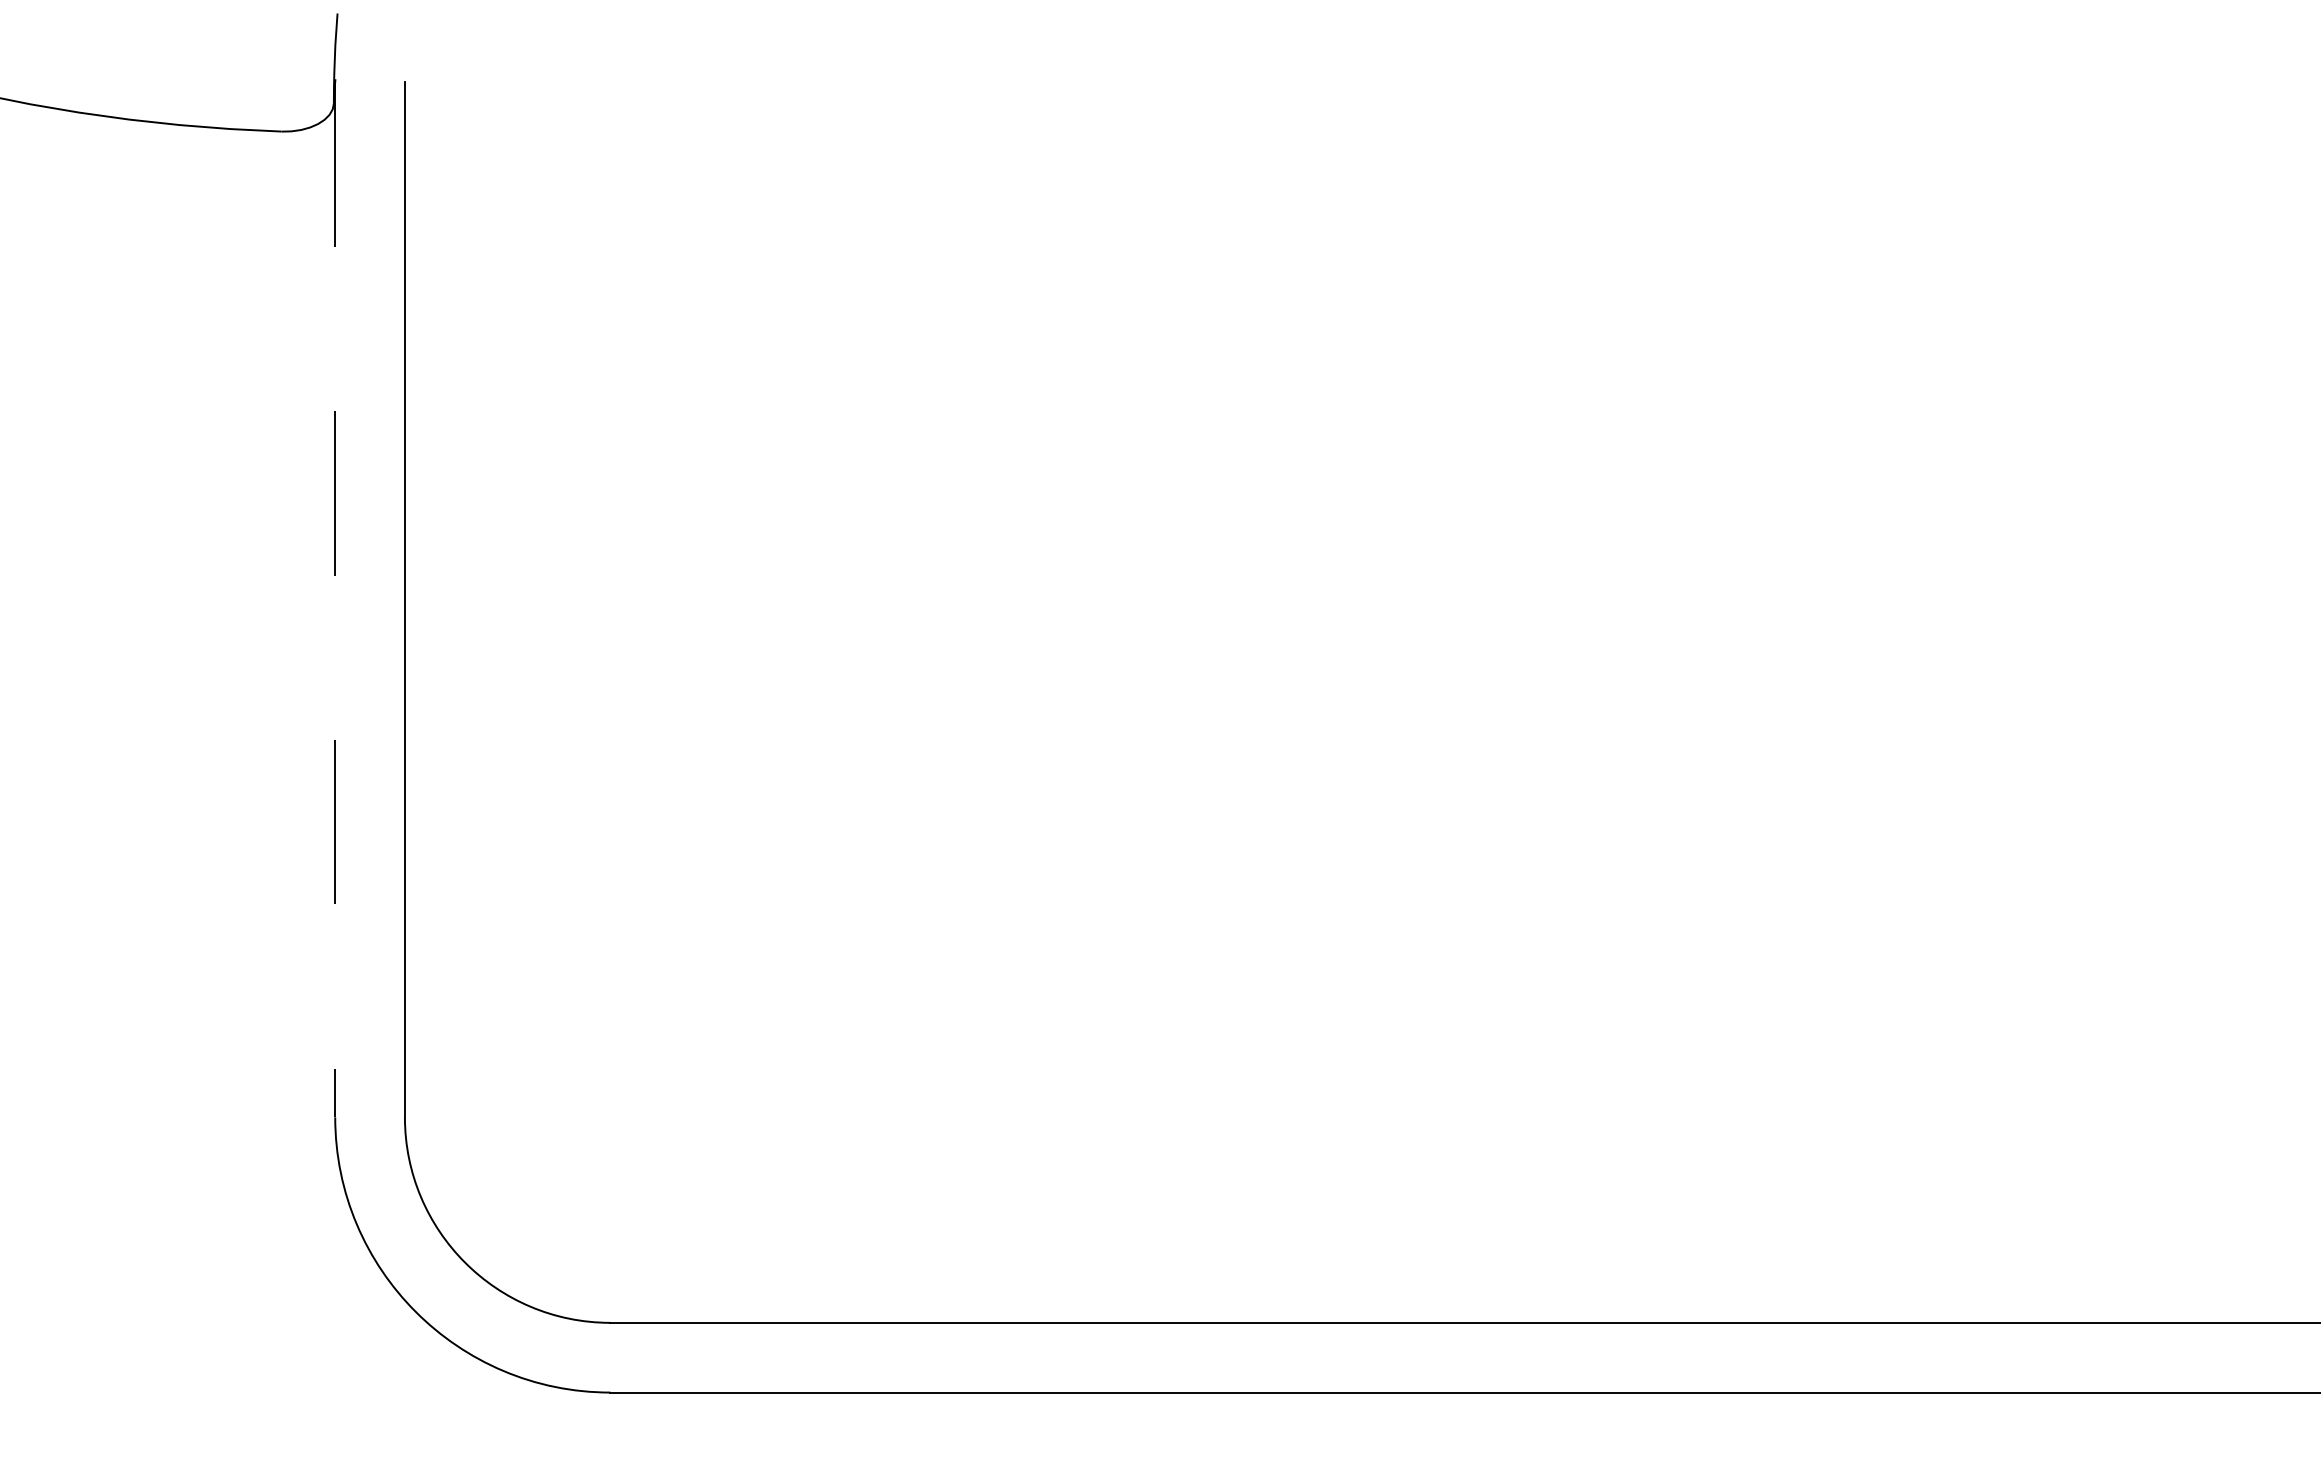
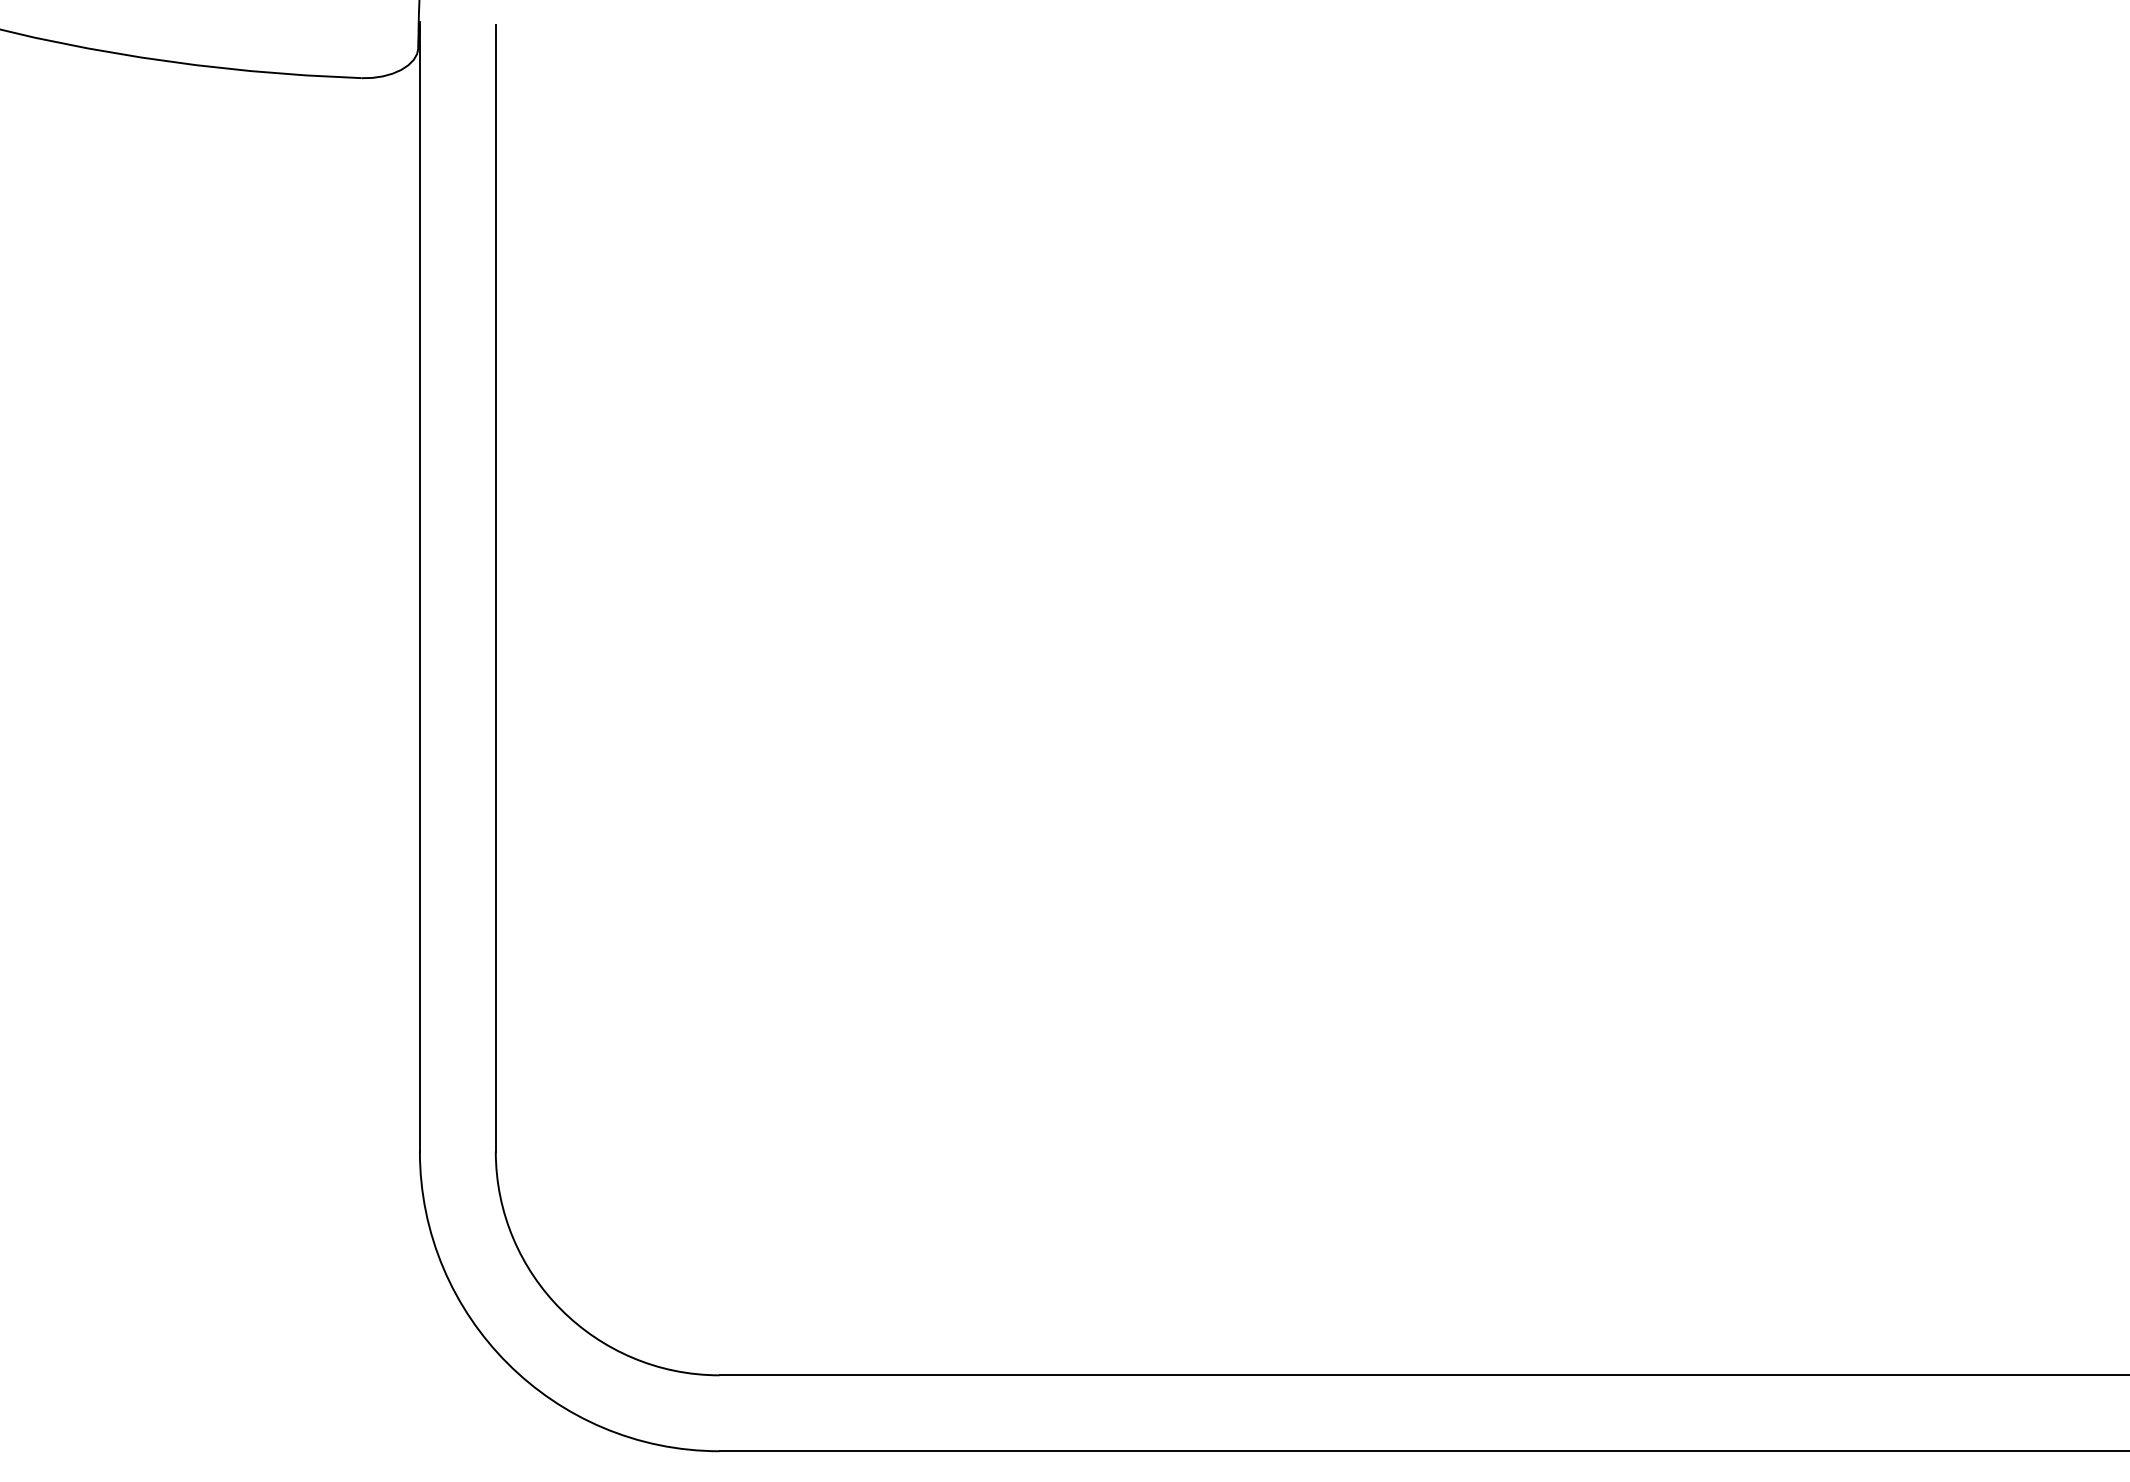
line: (335, 600) -> (420, 588), dashed -> solid

